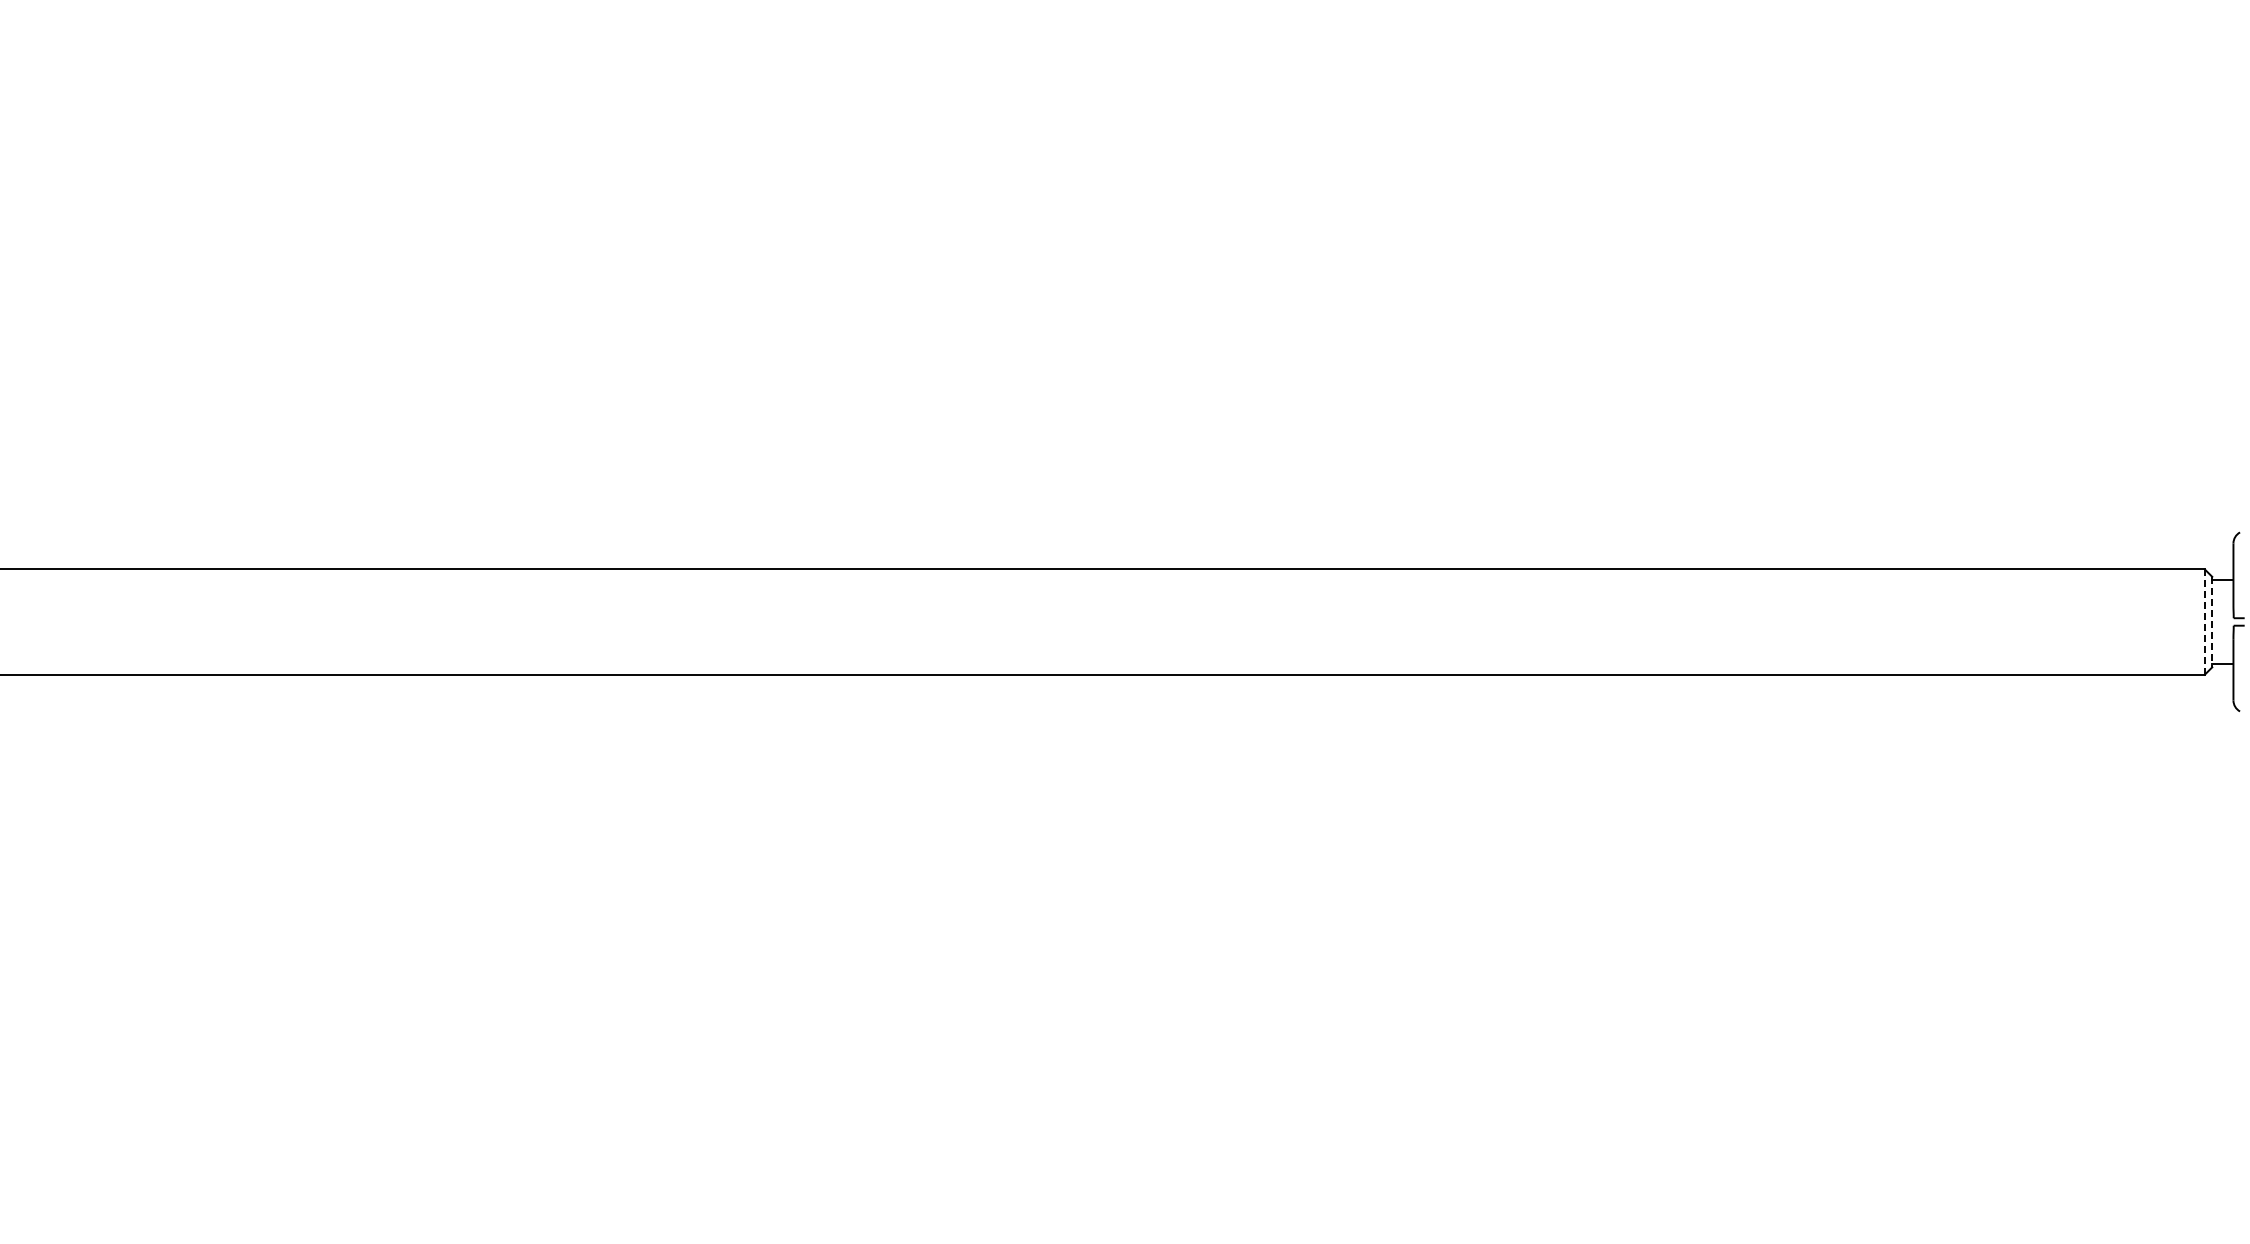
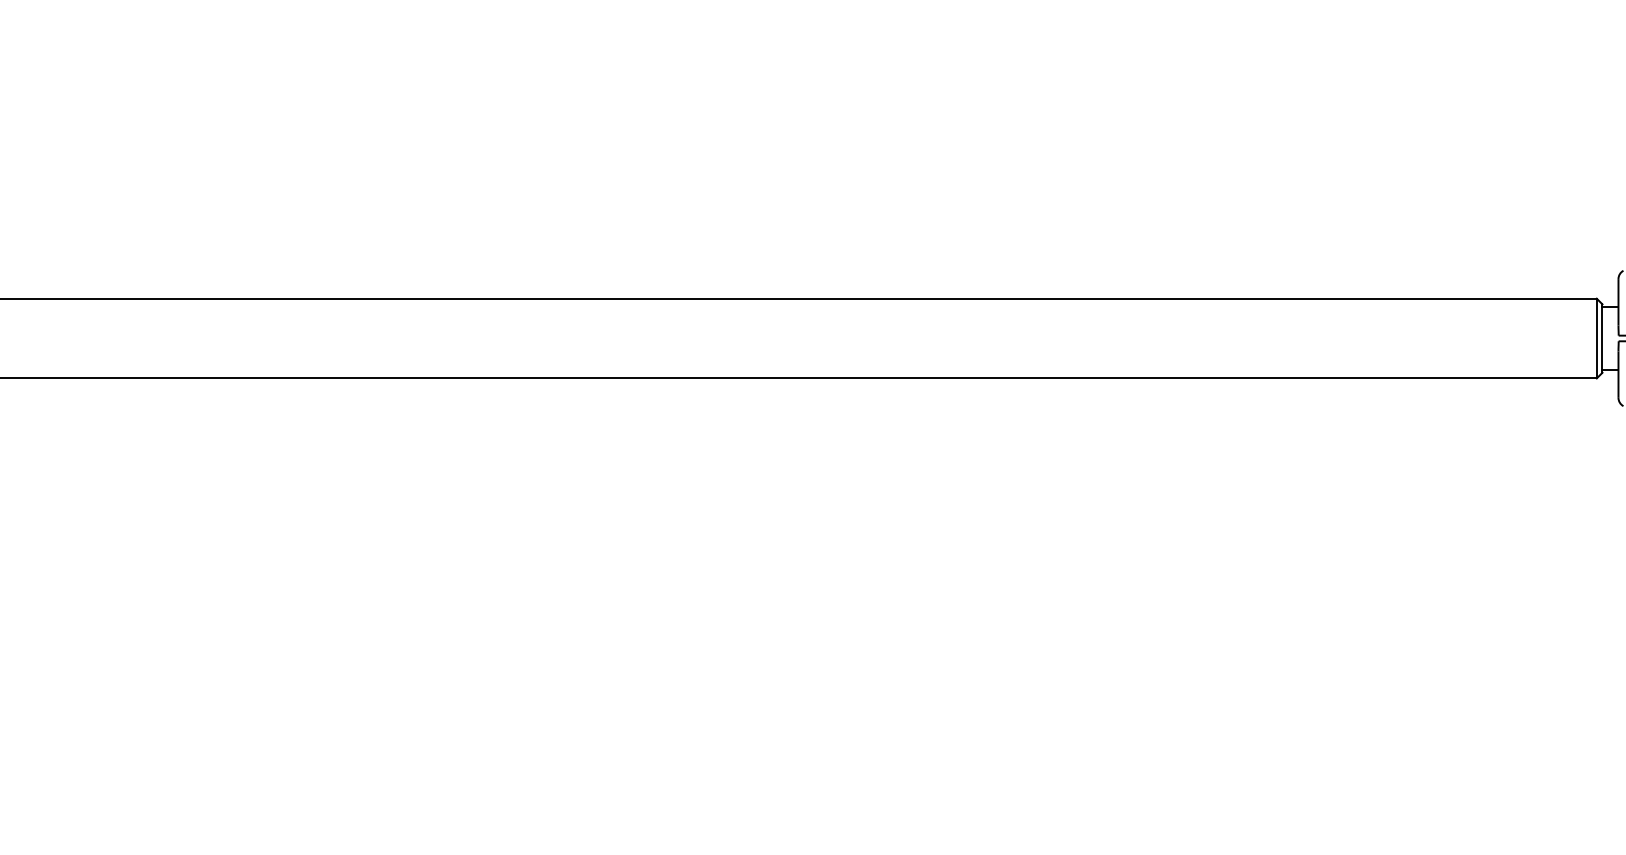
line: (2204, 622) -> (1596, 338), dashed -> solid
line: (2212, 622) -> (1602, 338), dashed -> solid

